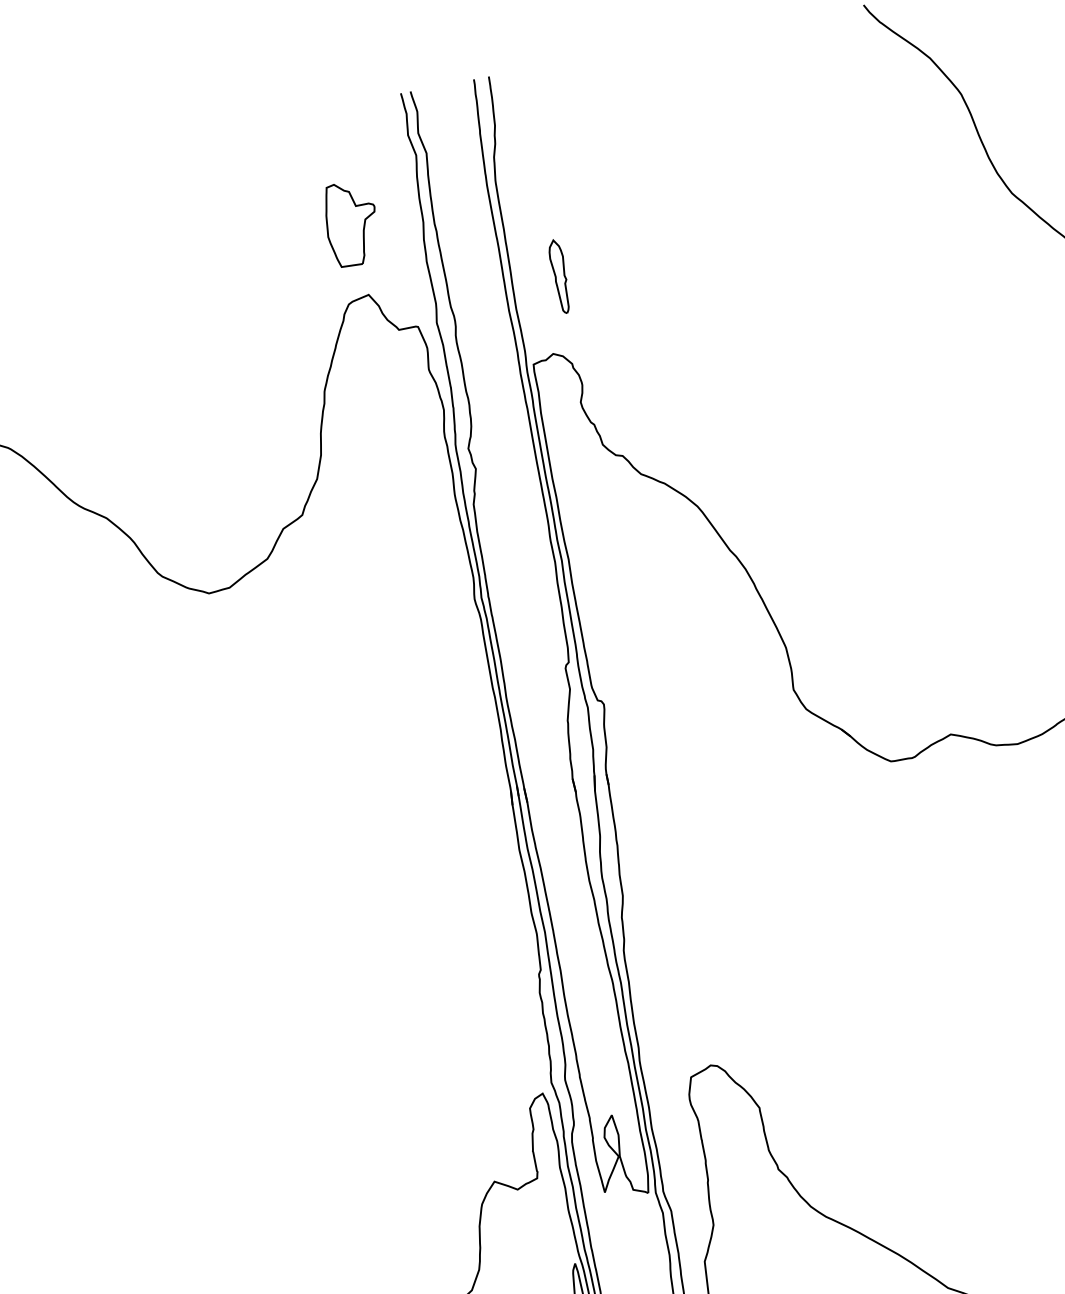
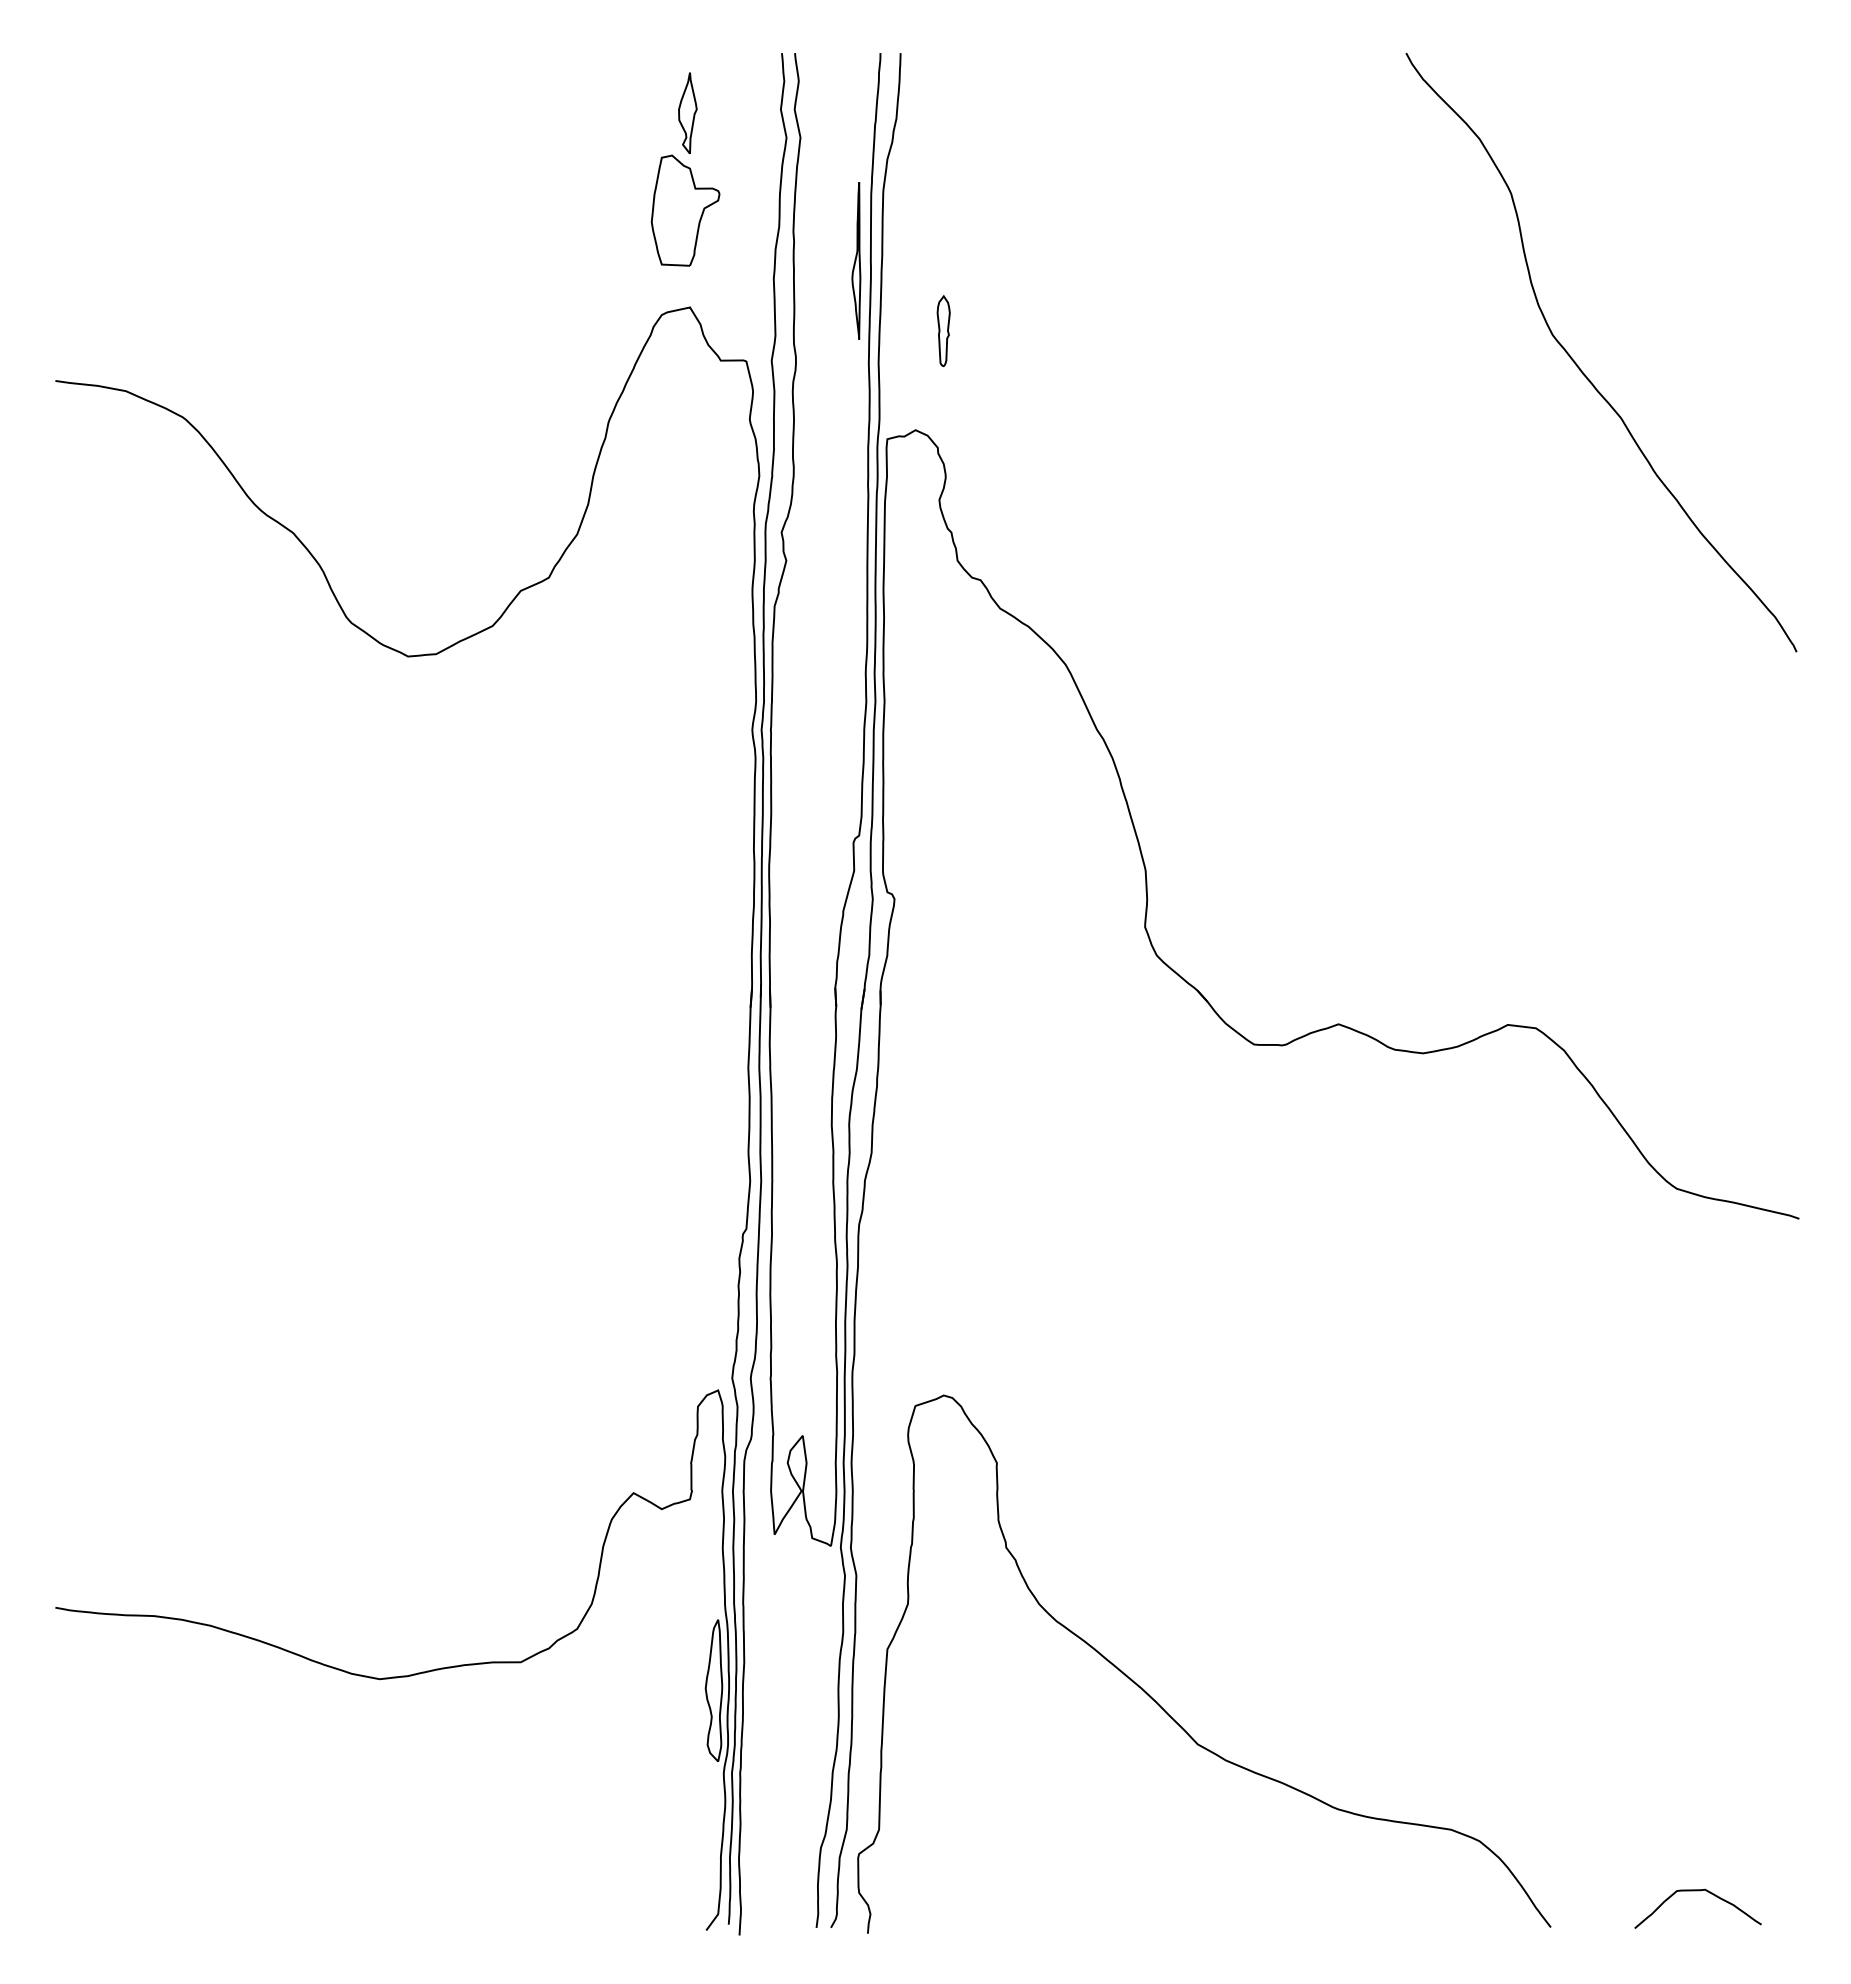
part: (339, 151) -> (687, 113), added
part: (485, 236) -> (856, 260), added
part: (559, 276) -> (943, 330), size x0.71

